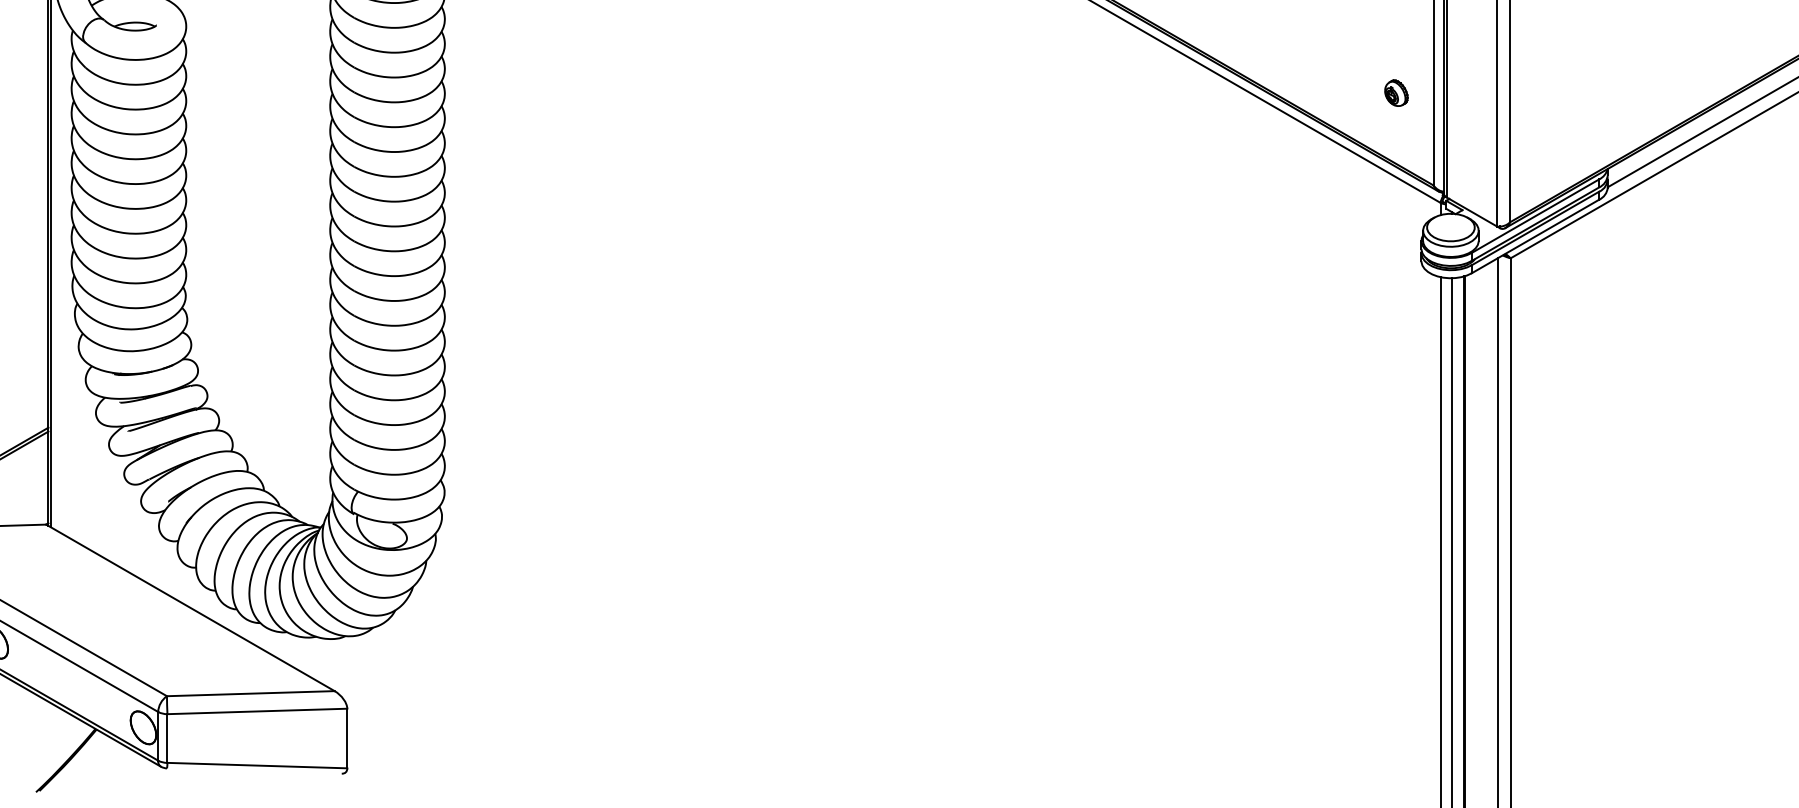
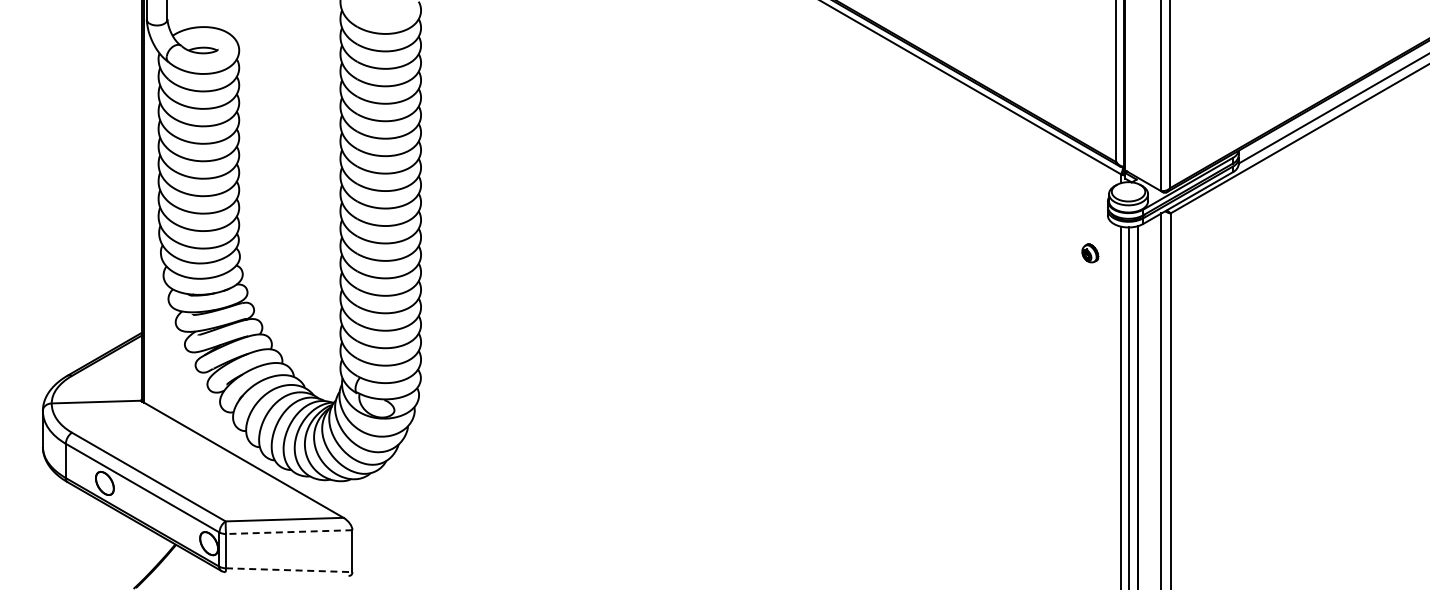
part: (1396, 93) -> (1090, 253), moved
line: (256, 711) -> (288, 532), solid -> dashed
line: (257, 766) -> (289, 570), solid -> dashed

